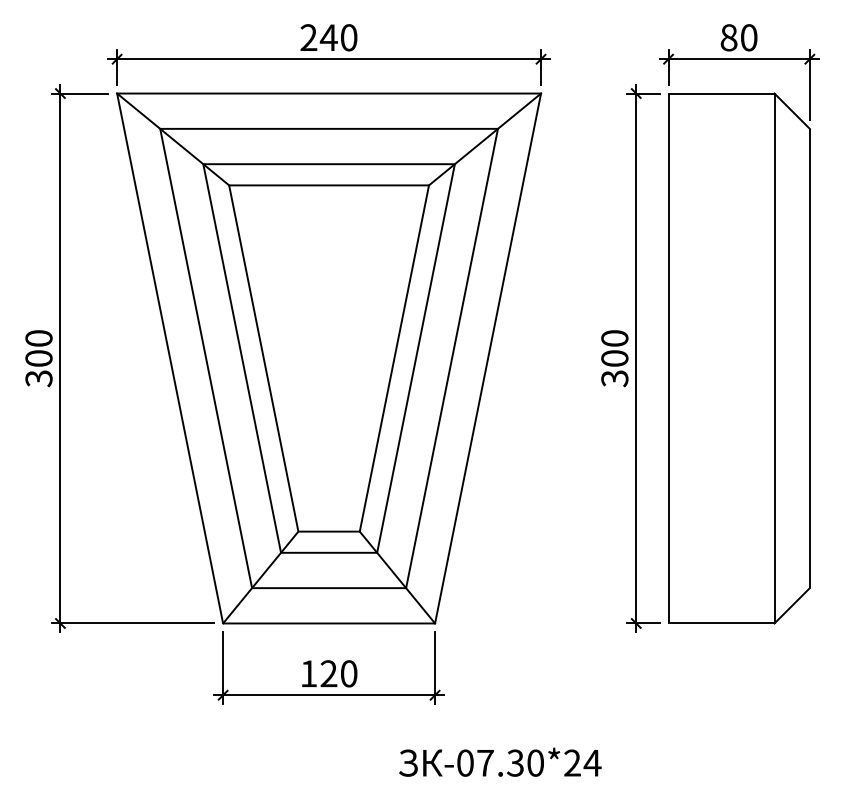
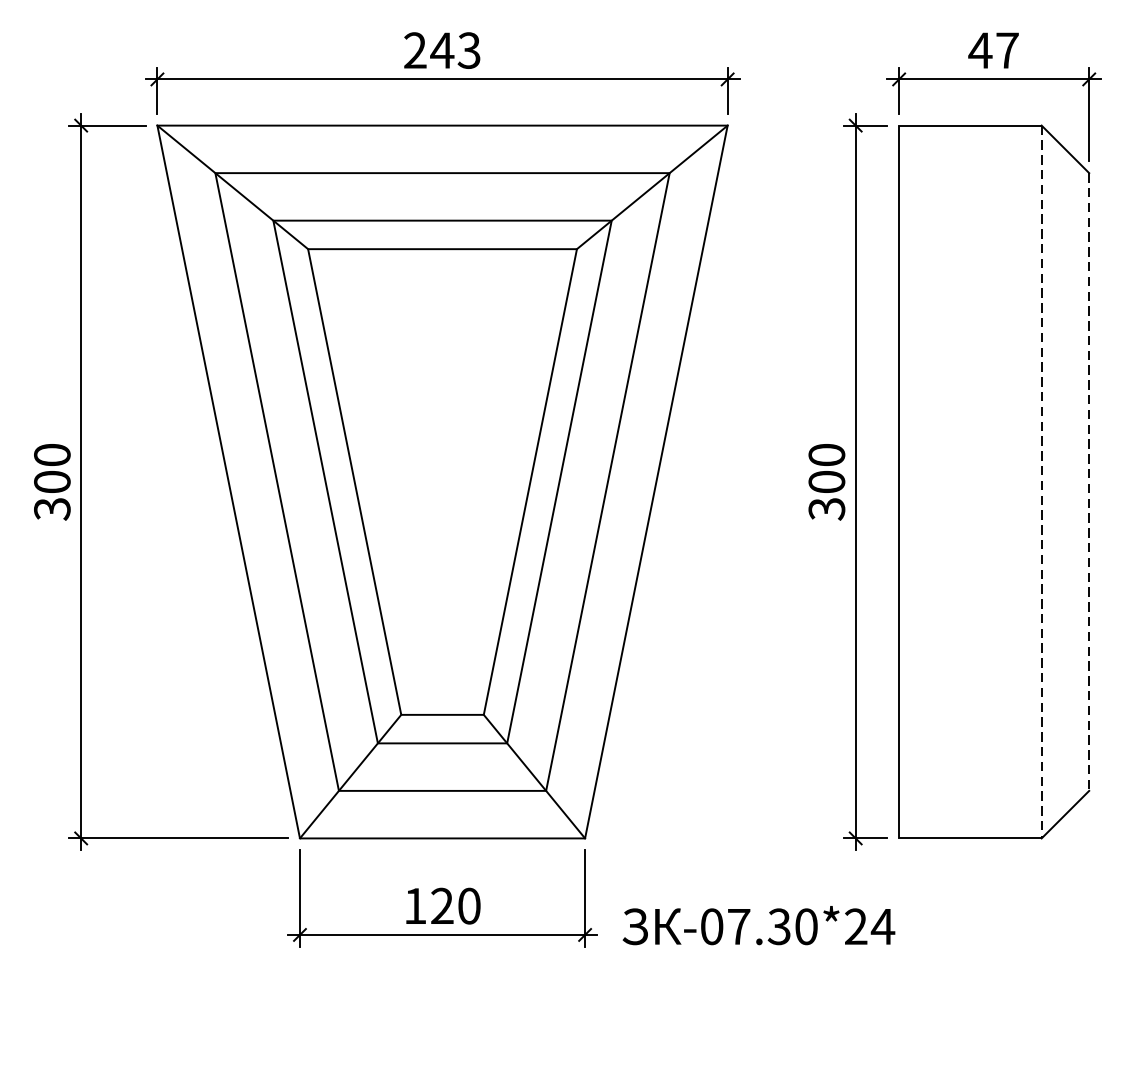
text: (348, 37) -> (468, 50), 240 -> 243
text: (738, 37) -> (993, 50), 80 -> 47
line: (774, 358) -> (1041, 482), solid -> dashed
line: (809, 358) -> (1088, 482), solid -> dashed
text: (500, 761) -> (759, 924), moved

